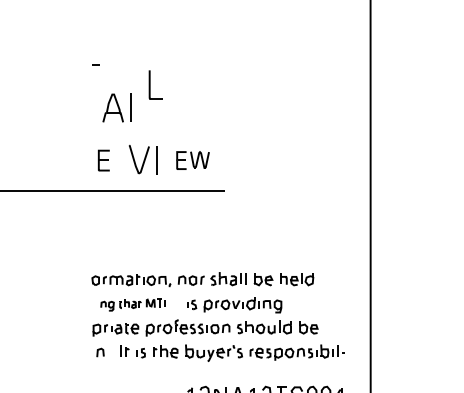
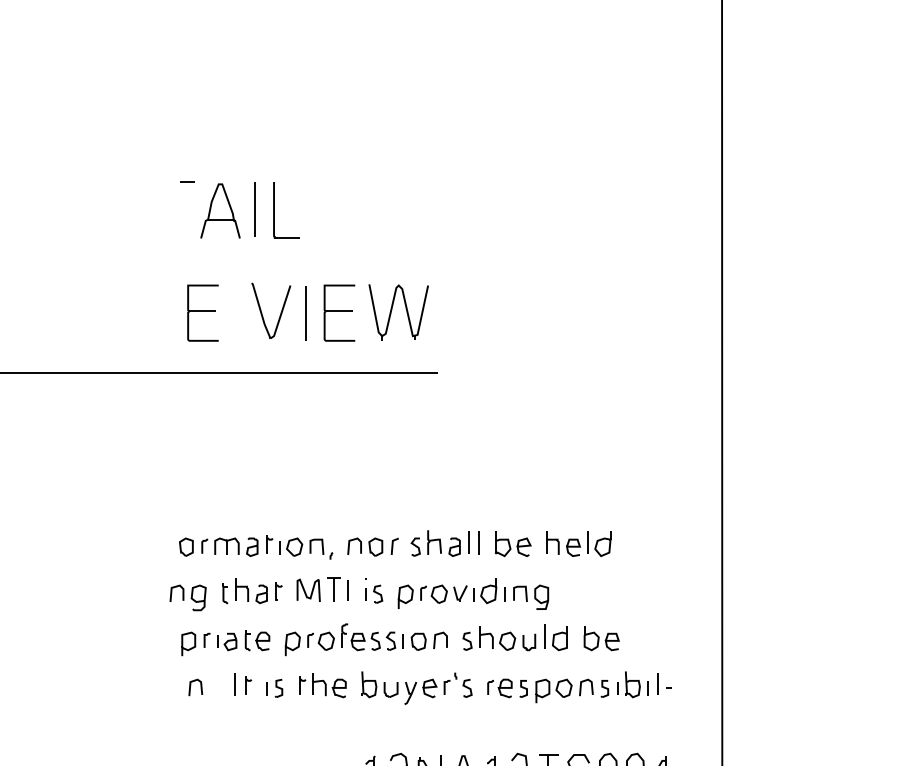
line: (95, 64) -> (185, 180), moved
part: (155, 84) -> (285, 209), moved
part: (103, 160) -> (201, 312), size x1.43
part: (192, 160) -> (375, 312), size x1.67
part: (132, 304) -> (258, 593), size x1.43

